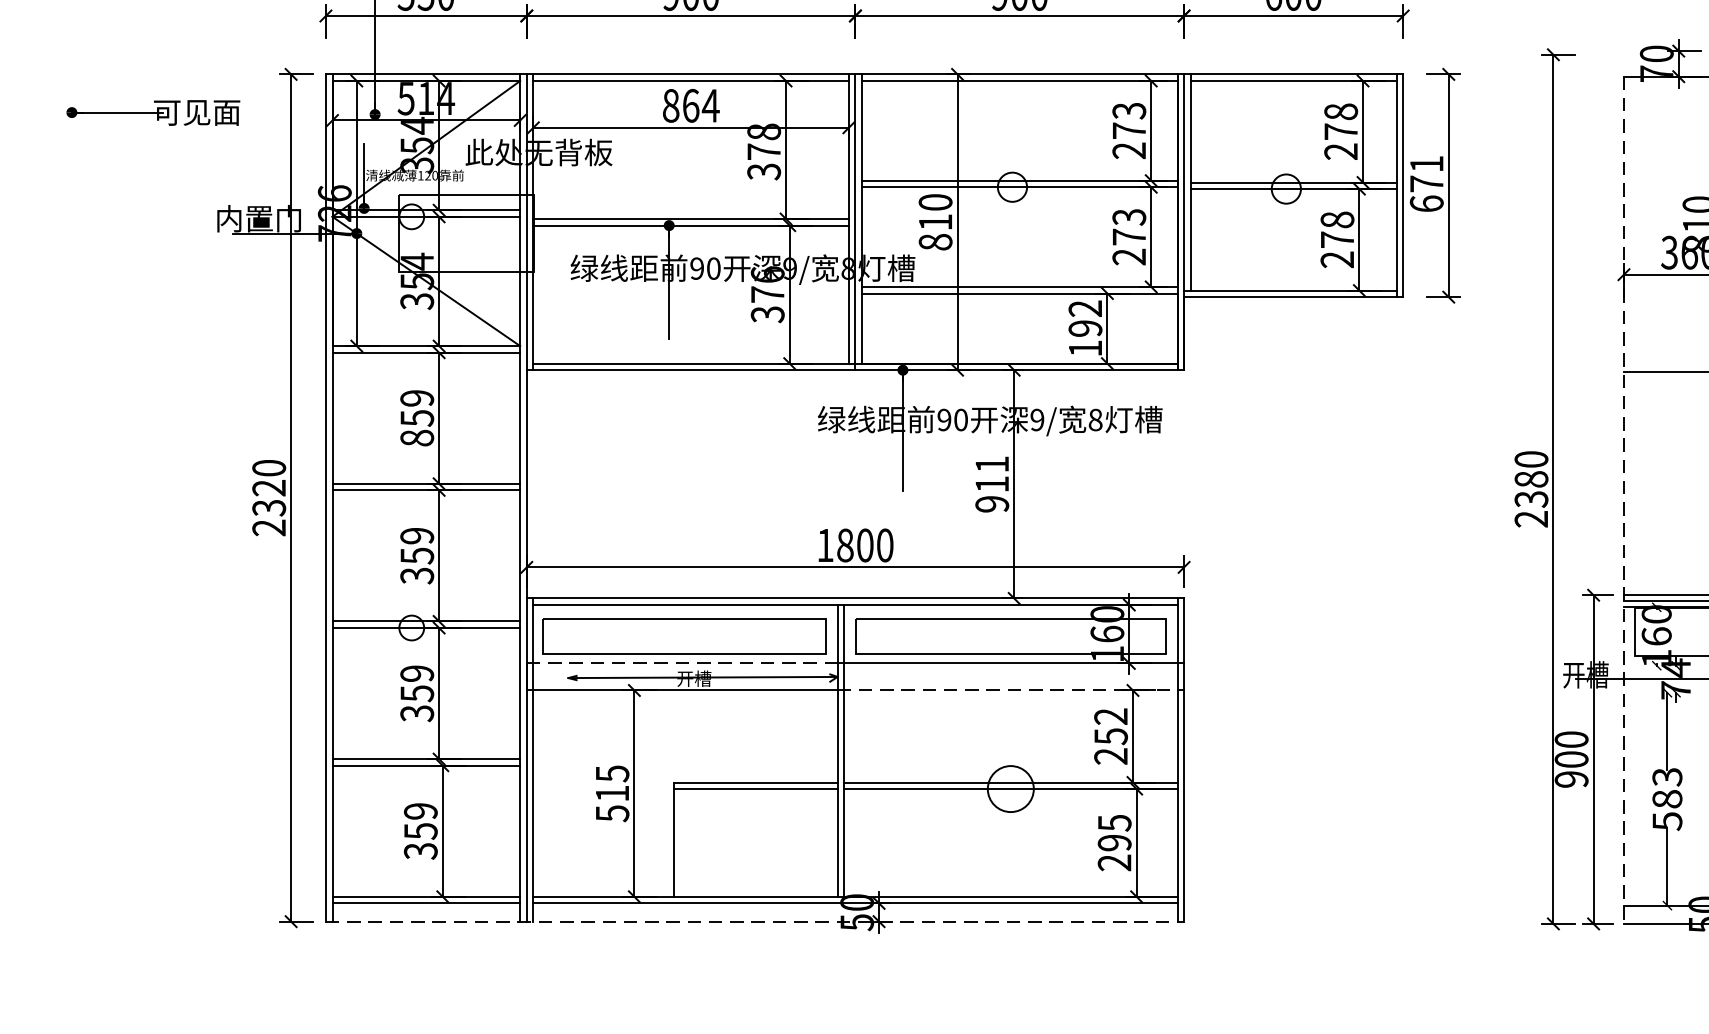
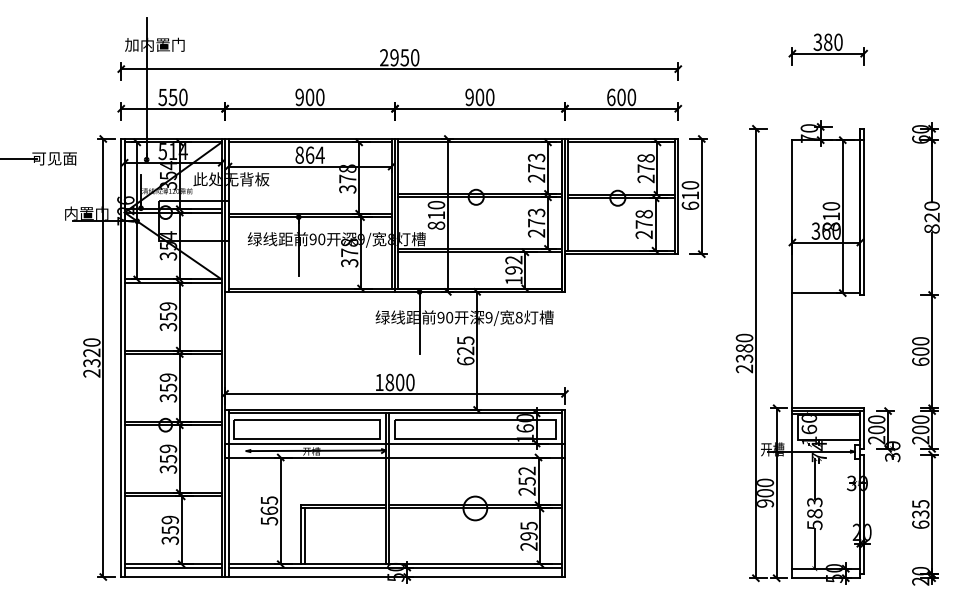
text: (1426, 174) -> (690, 190), 671 -> 610
text: (767, 274) -> (349, 242), 376 -> 378
text: (415, 437) -> (167, 326), 859 -> 359
text: (991, 483) -> (465, 350), 911 -> 625
line: (1624, 500) -> (792, 359), dashed -> solid
line: (682, 663) -> (305, 443), dashed -> solid
line: (1011, 690) -> (475, 457), dashed -> solid
text: (612, 792) -> (269, 510), 515 -> 565
line: (680, 843) -> (304, 536), added
line: (755, 922) -> (343, 577), dashed -> solid

